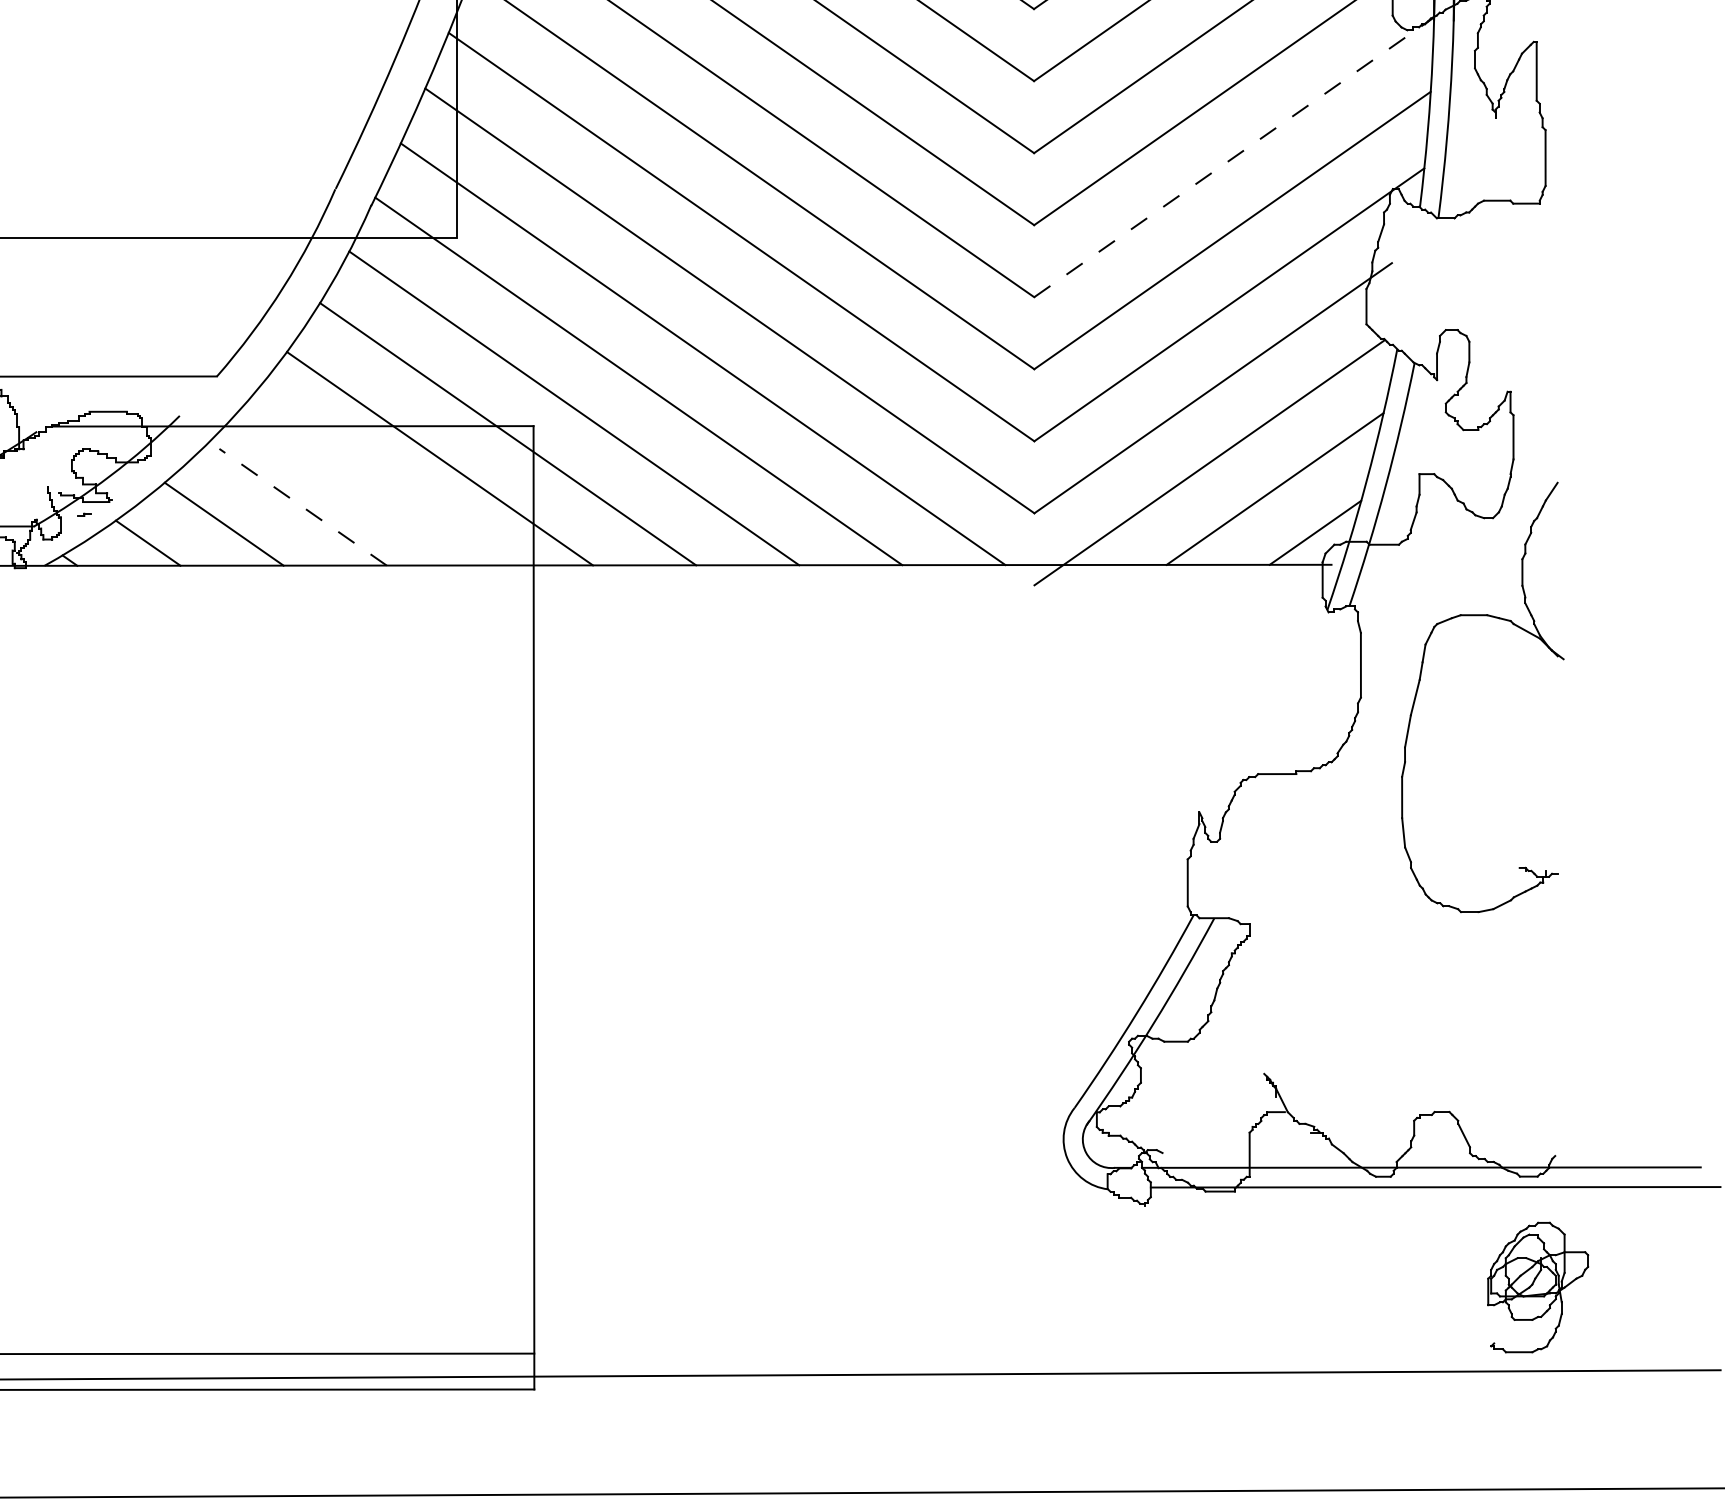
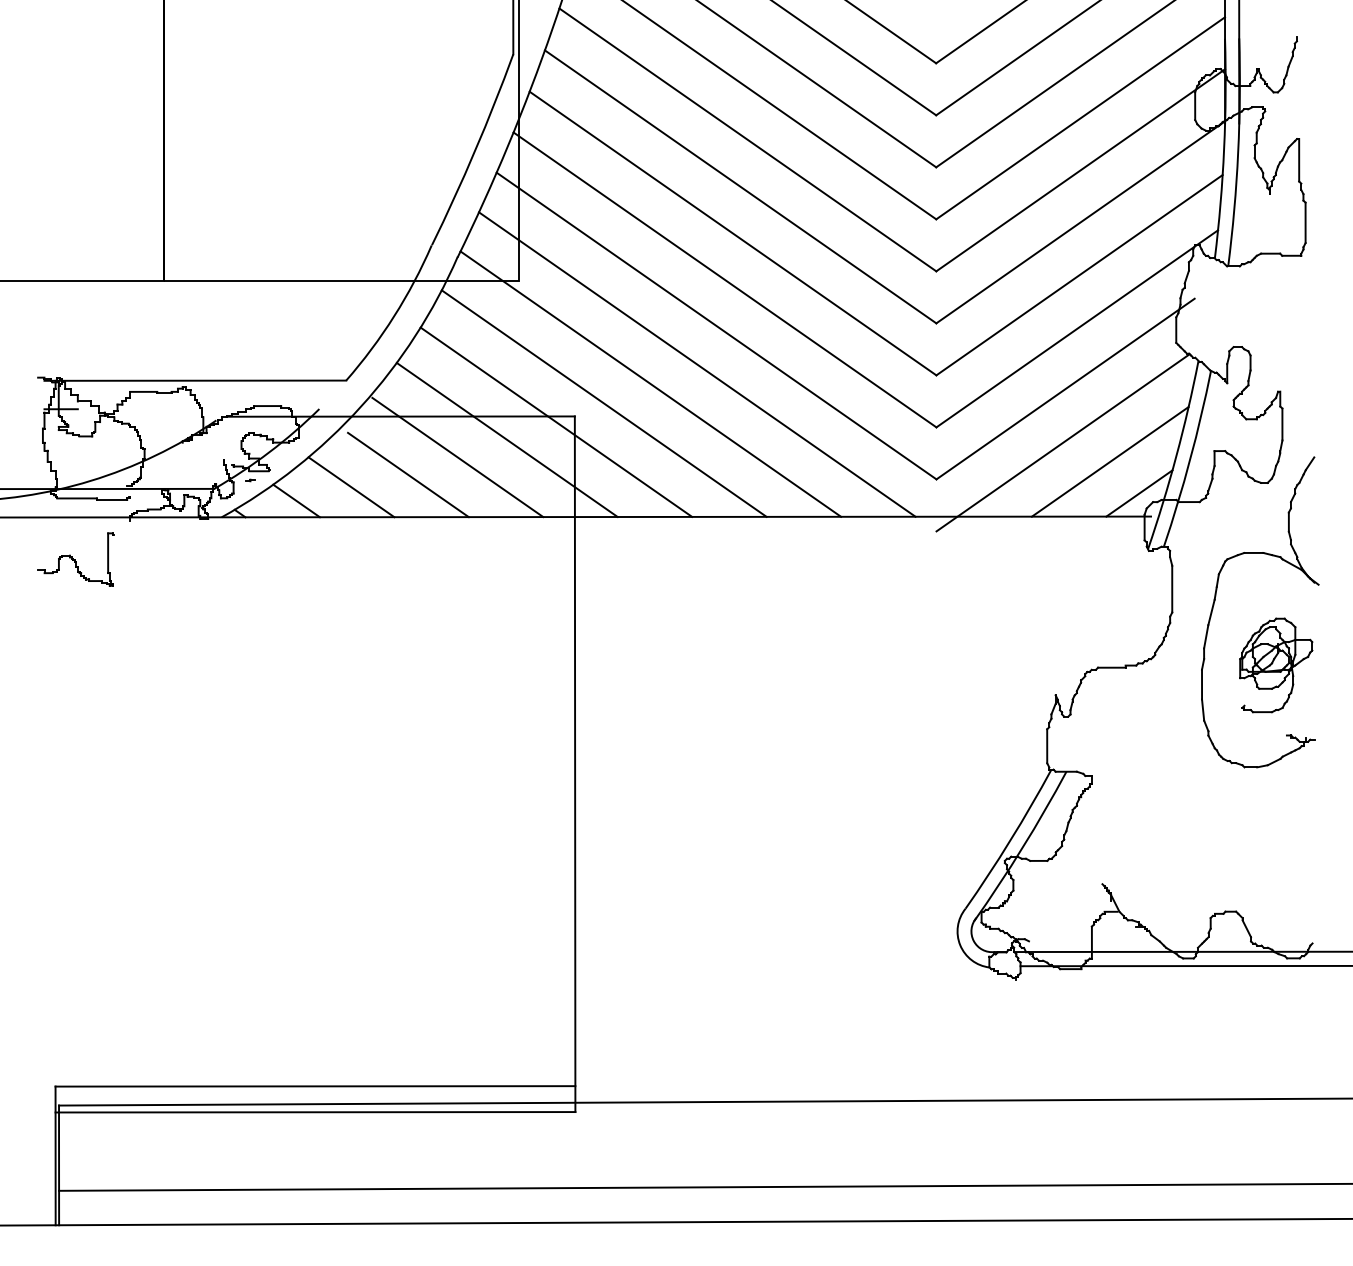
line: (1235, 157) -> (1081, 222), dashed -> solid
line: (371, 482) -> (457, 457), added
line: (303, 507) -> (408, 475), dashed -> solid
part: (1538, 1287) -> (1276, 665), moved

